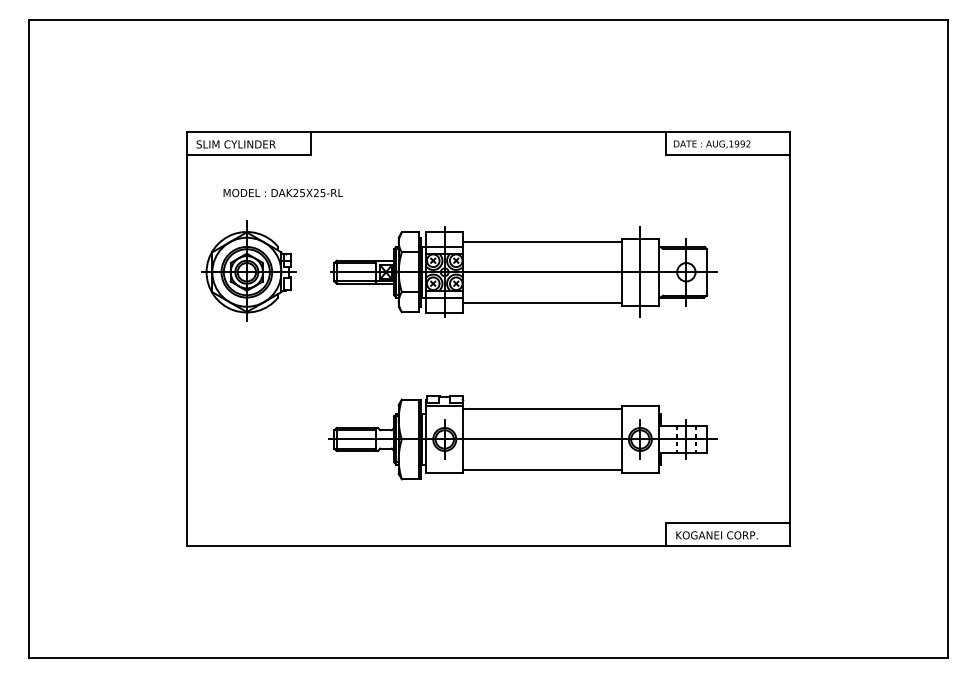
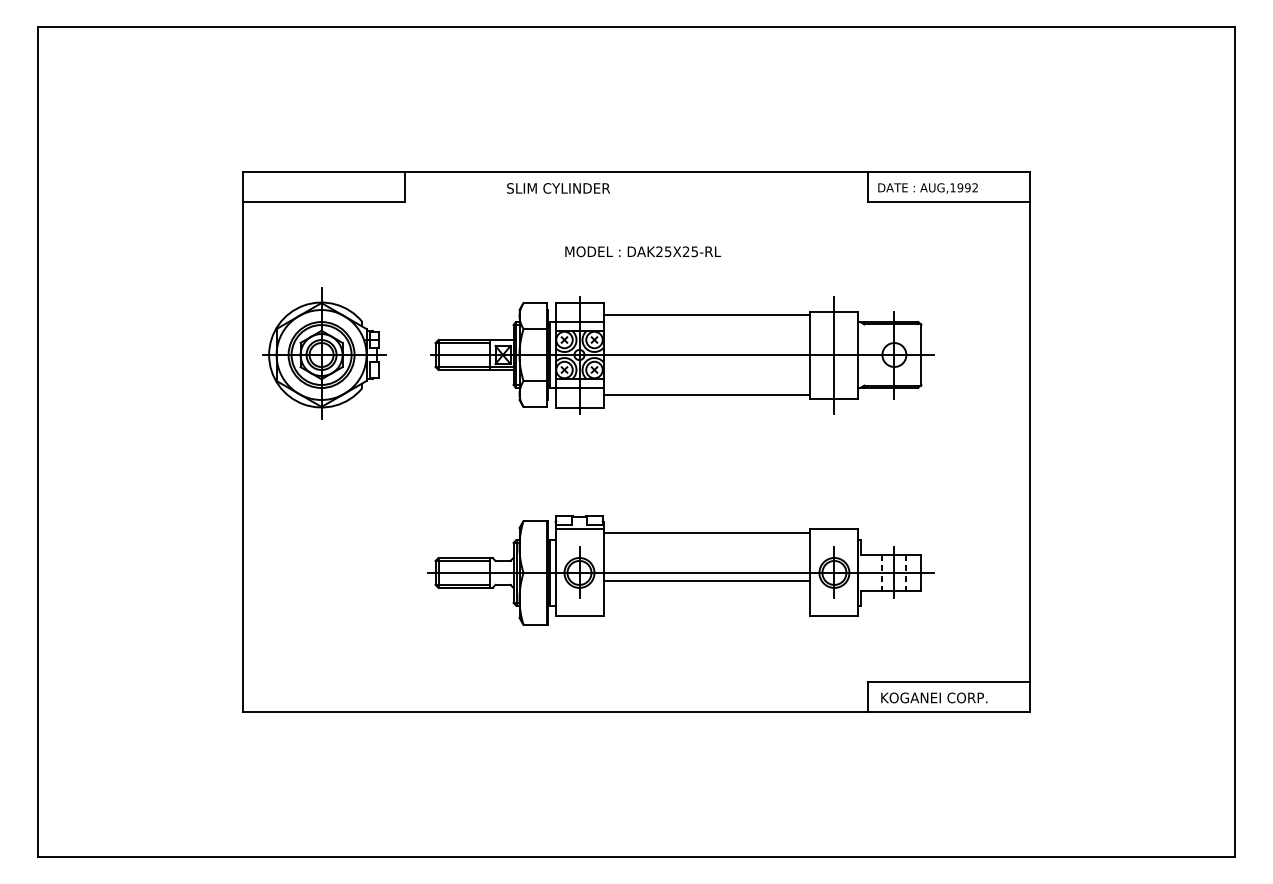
text: (236, 144) -> (558, 188), moved
text: (283, 192) -> (643, 251), moved
line: (542, 469) -> (706, 580), moved

